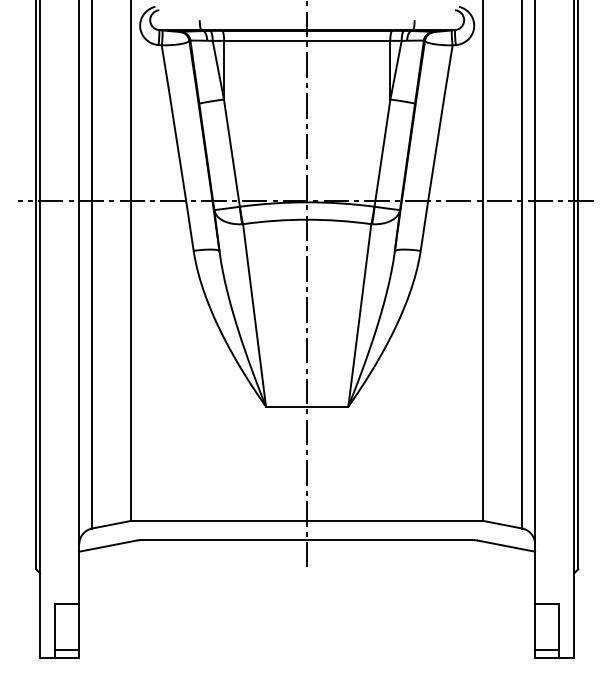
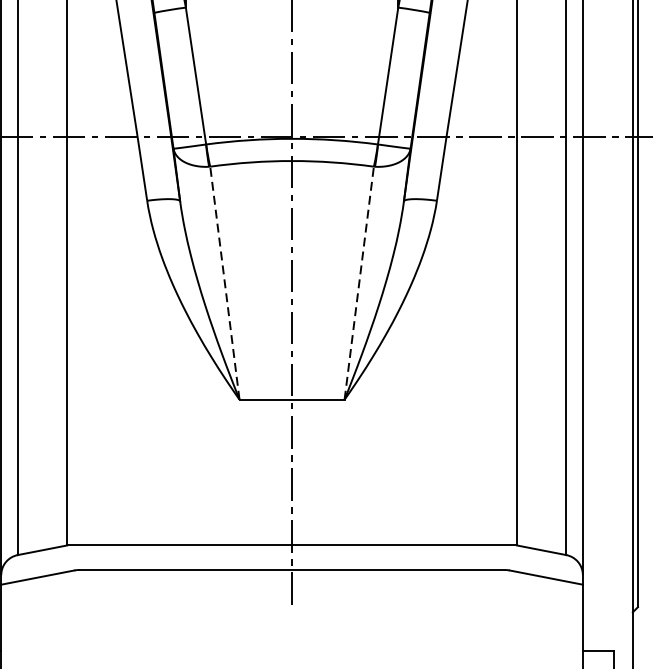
line: (359, 314) -> (358, 281), solid -> dashed
line: (254, 315) -> (224, 283), solid -> dashed

